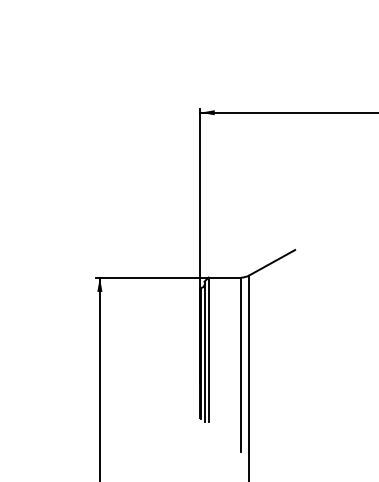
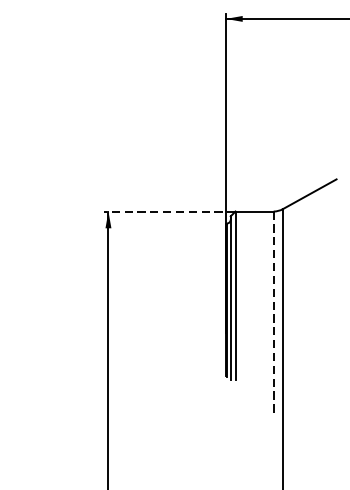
line: (151, 277) -> (168, 211), solid -> dashed
line: (241, 365) -> (273, 314), solid -> dashed

